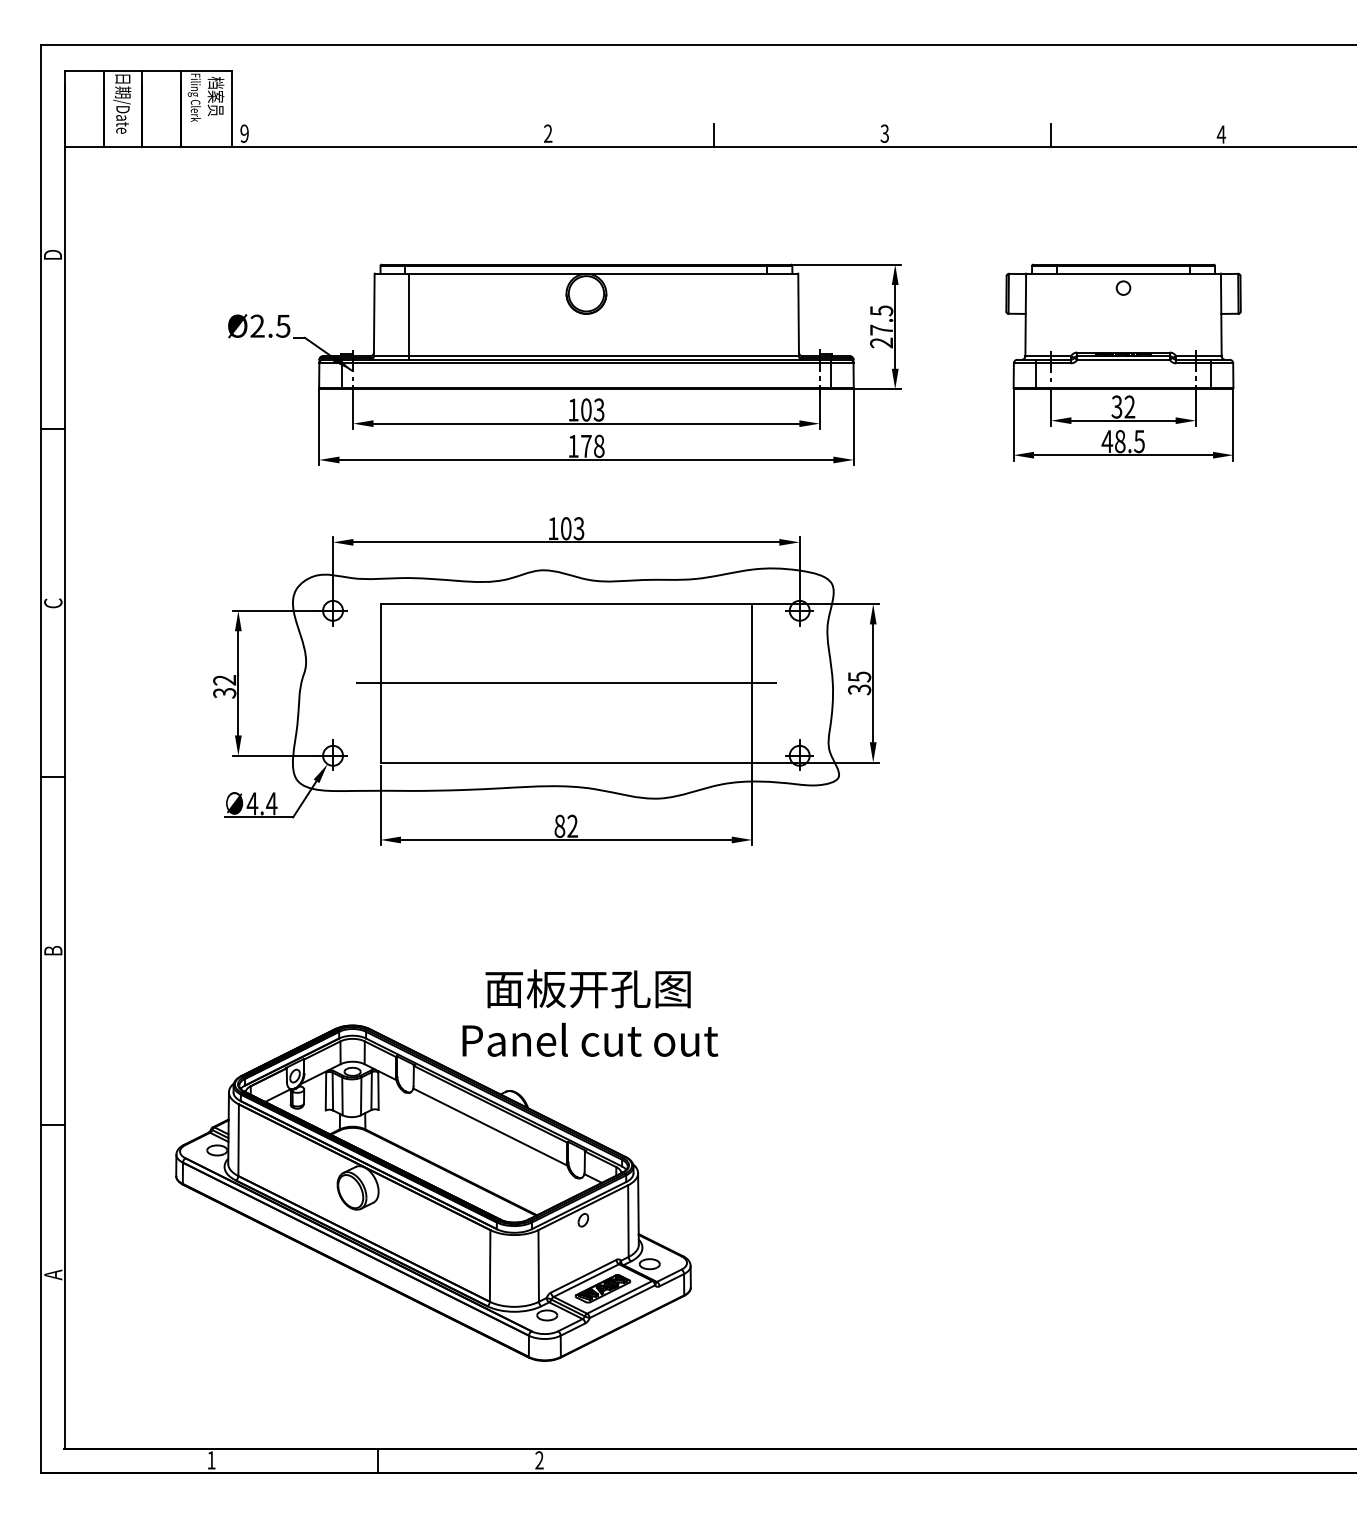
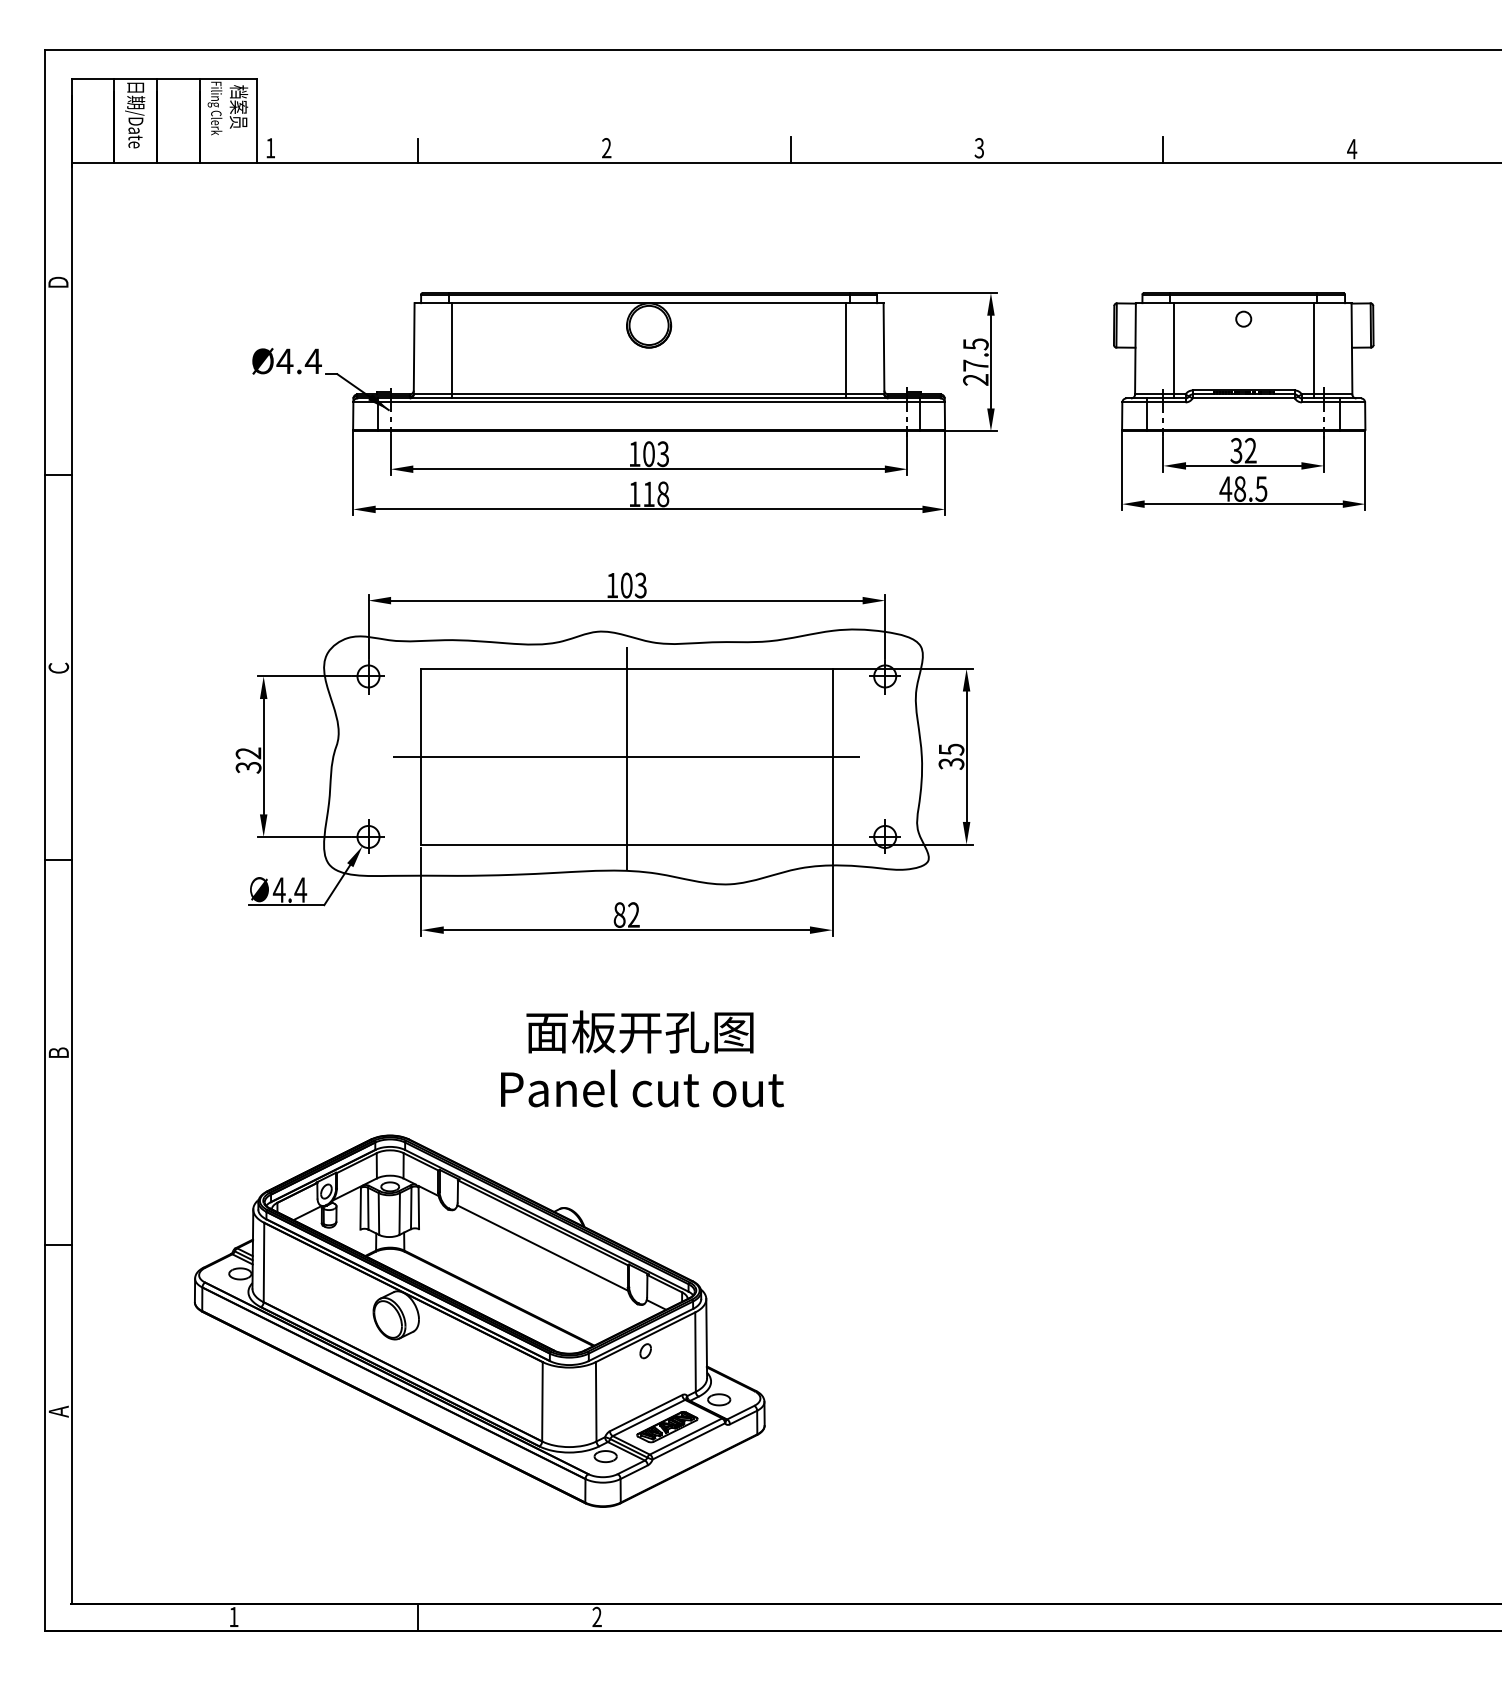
text: (244, 133) -> (270, 148), 9 -> 1
line: (377, 135) -> (417, 150), added
line: (763, 316) -> (845, 350), added
line: (1060, 316) -> (1173, 350), added
line: (1186, 316) -> (1313, 350), added
text: (269, 326) -> (298, 361), Ø2.5 -> Ø4.4
text: (585, 445) -> (648, 493), 178 -> 118
line: (566, 684) -> (626, 758), added
text: (590, 1012) -> (642, 1058), moved

